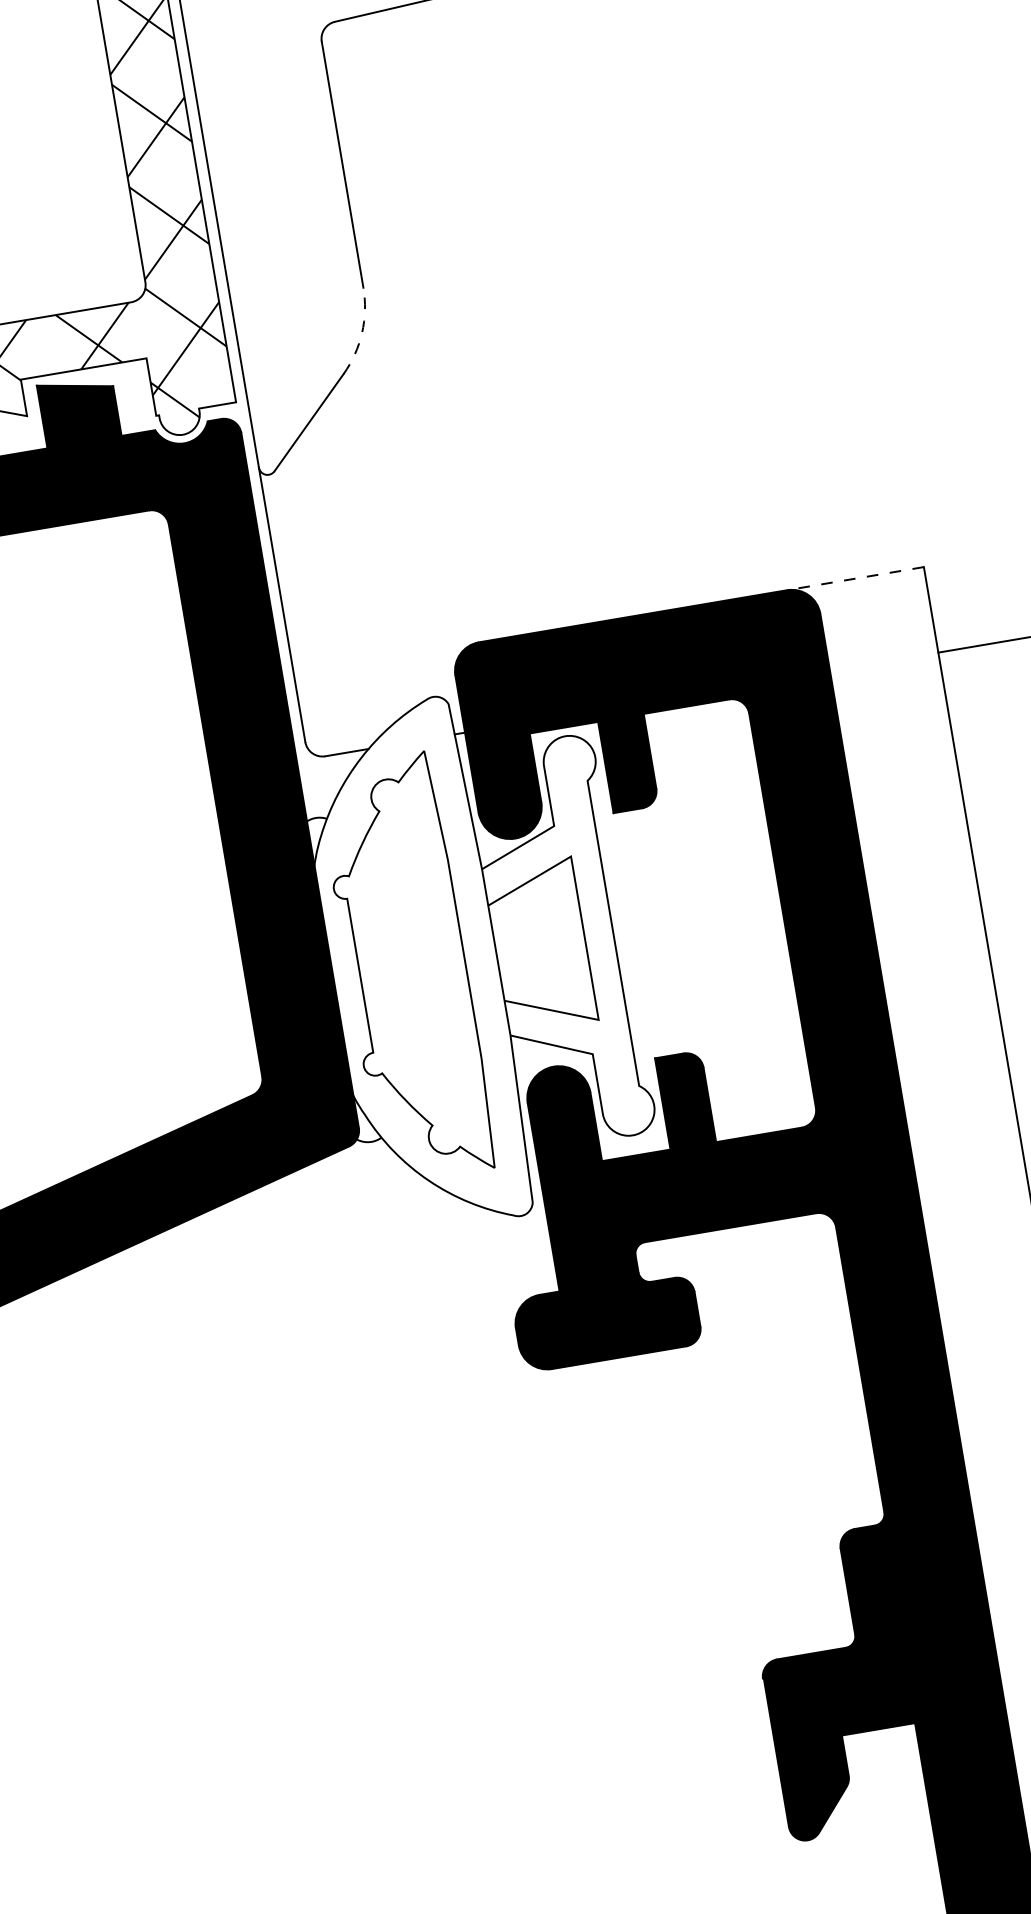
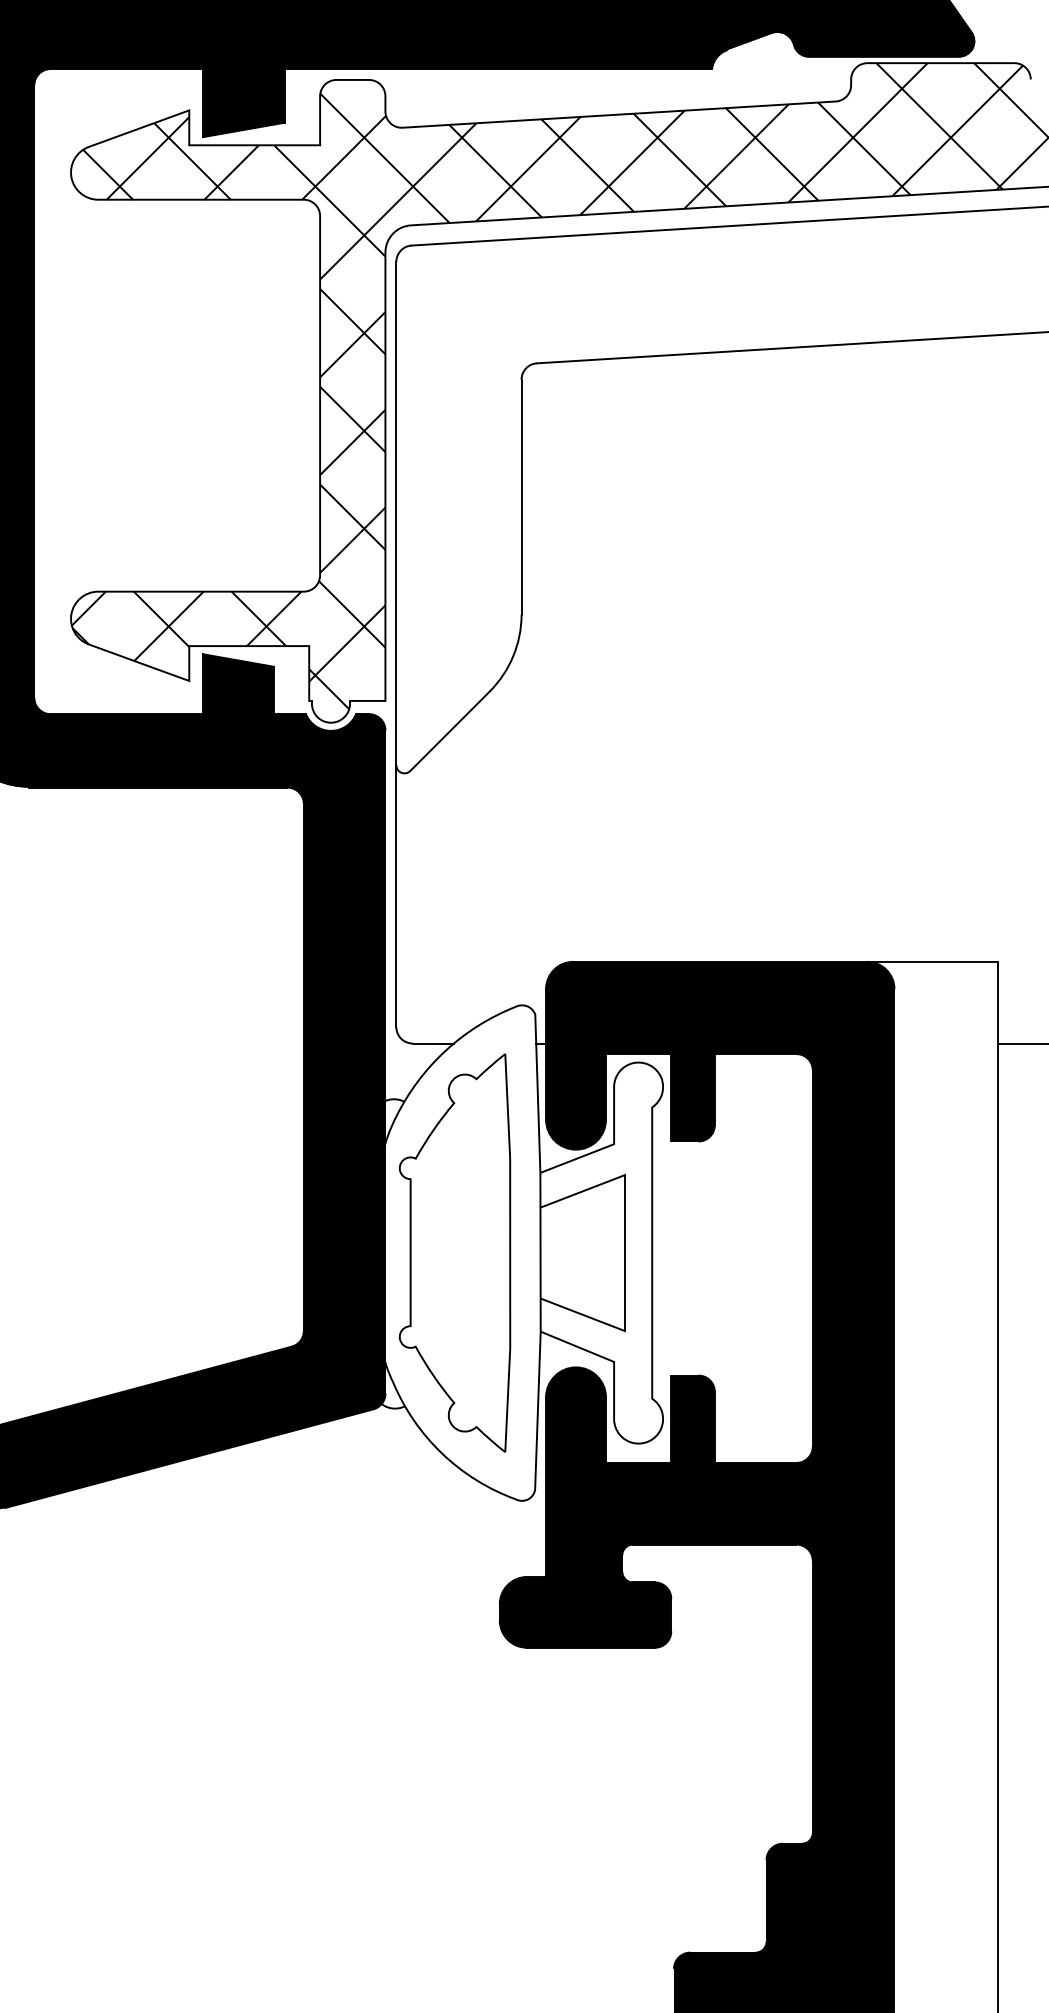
arc: (362, 333) -> (513, 656), dashed -> solid
line: (855, 578) -> (932, 961), dashed -> solid

